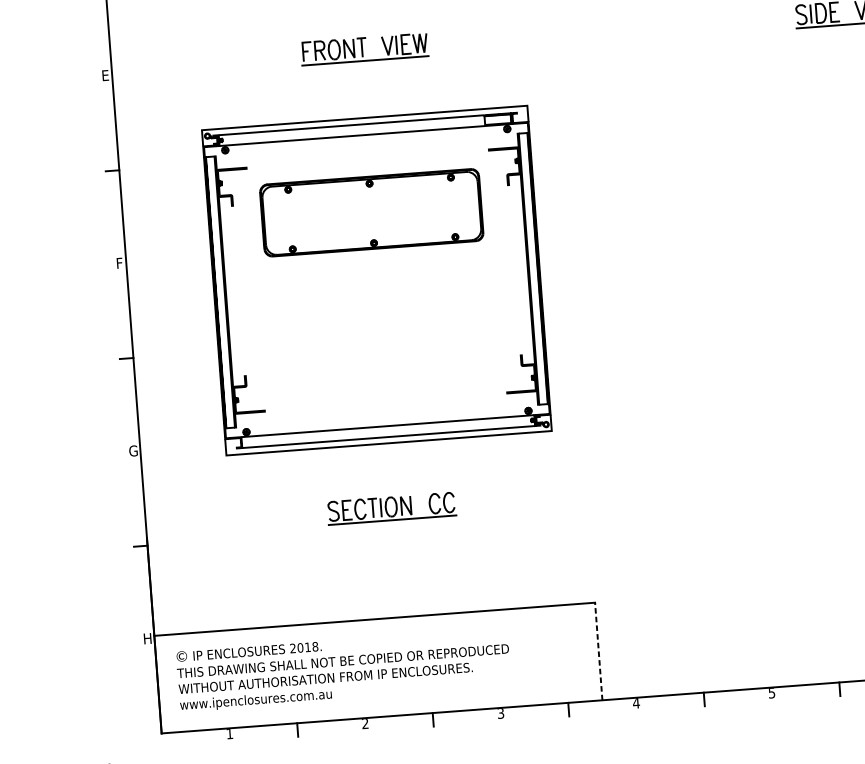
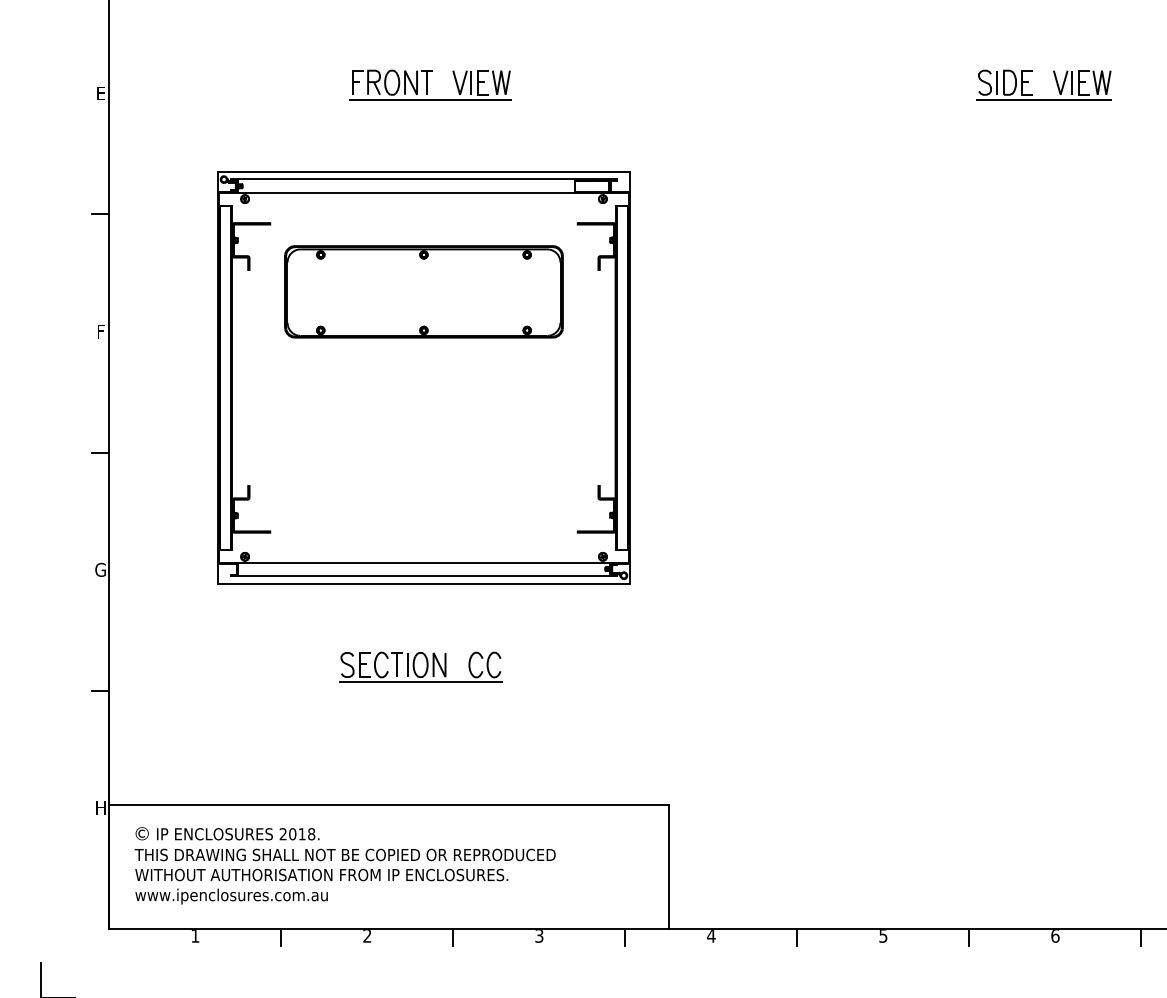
line: (598, 651) -> (668, 867), dashed -> solid

